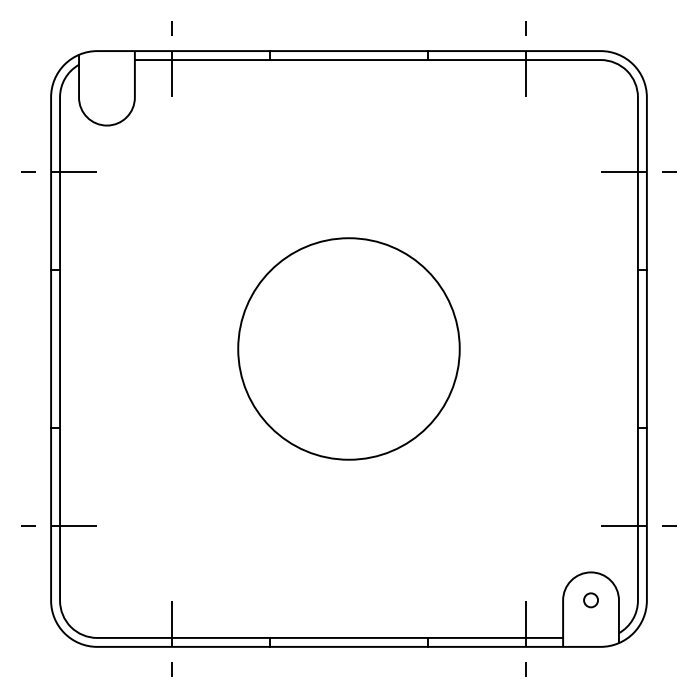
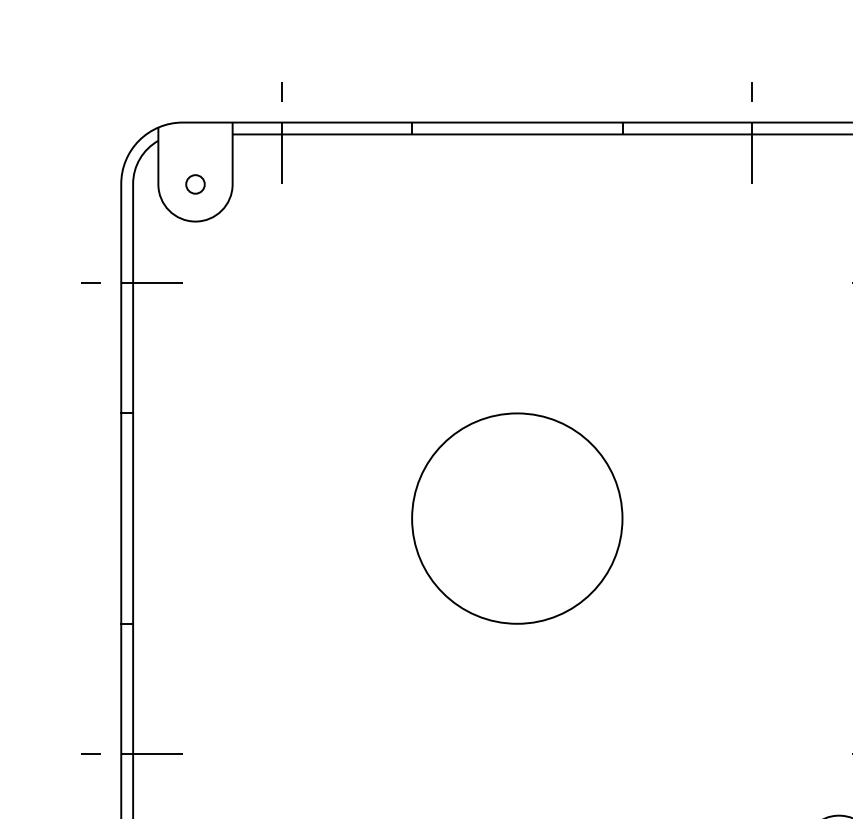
circle: (106, 97) -> (194, 184), added
circle: (348, 348) -> (516, 517), size x0.71

